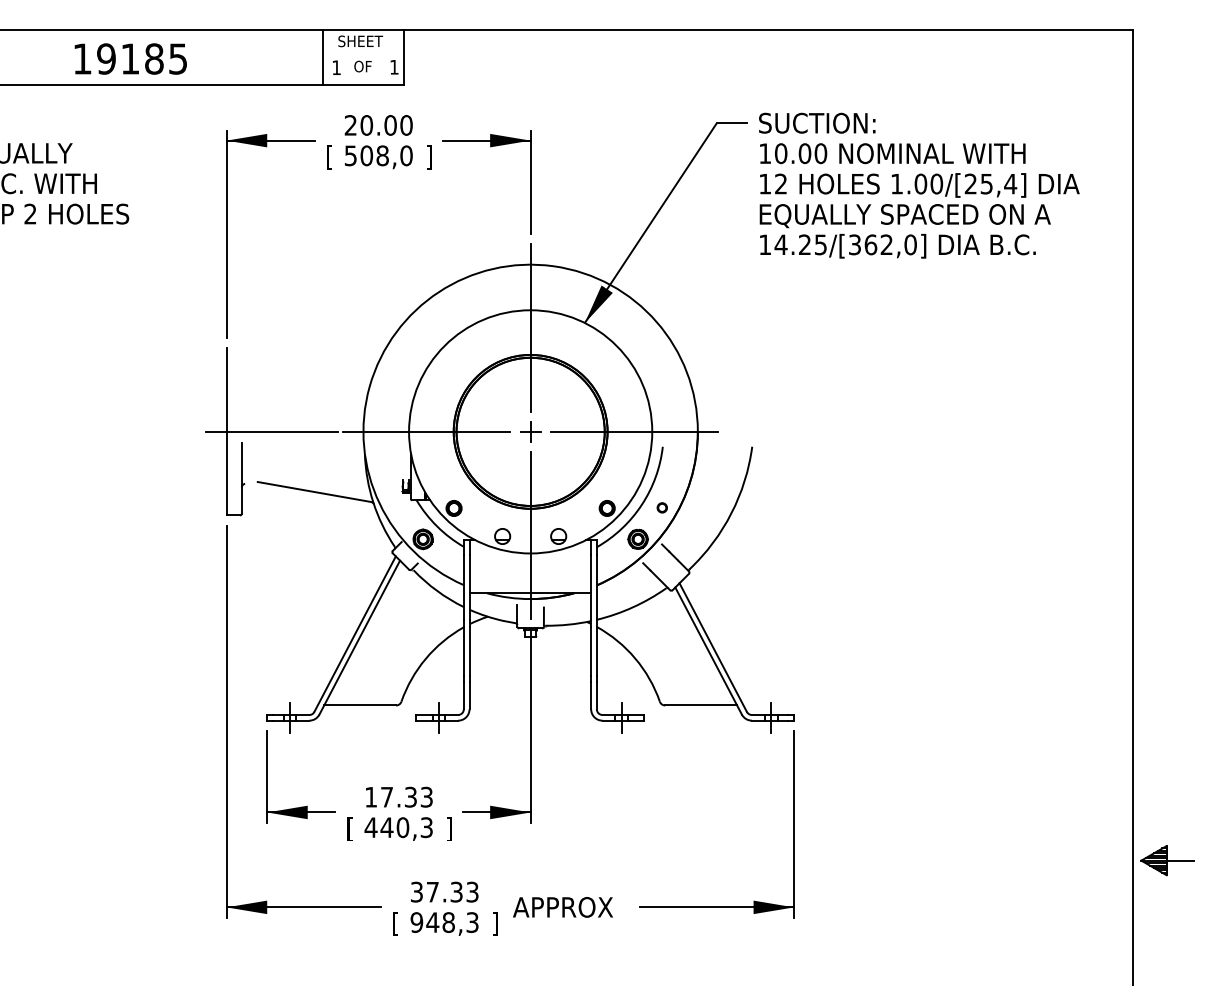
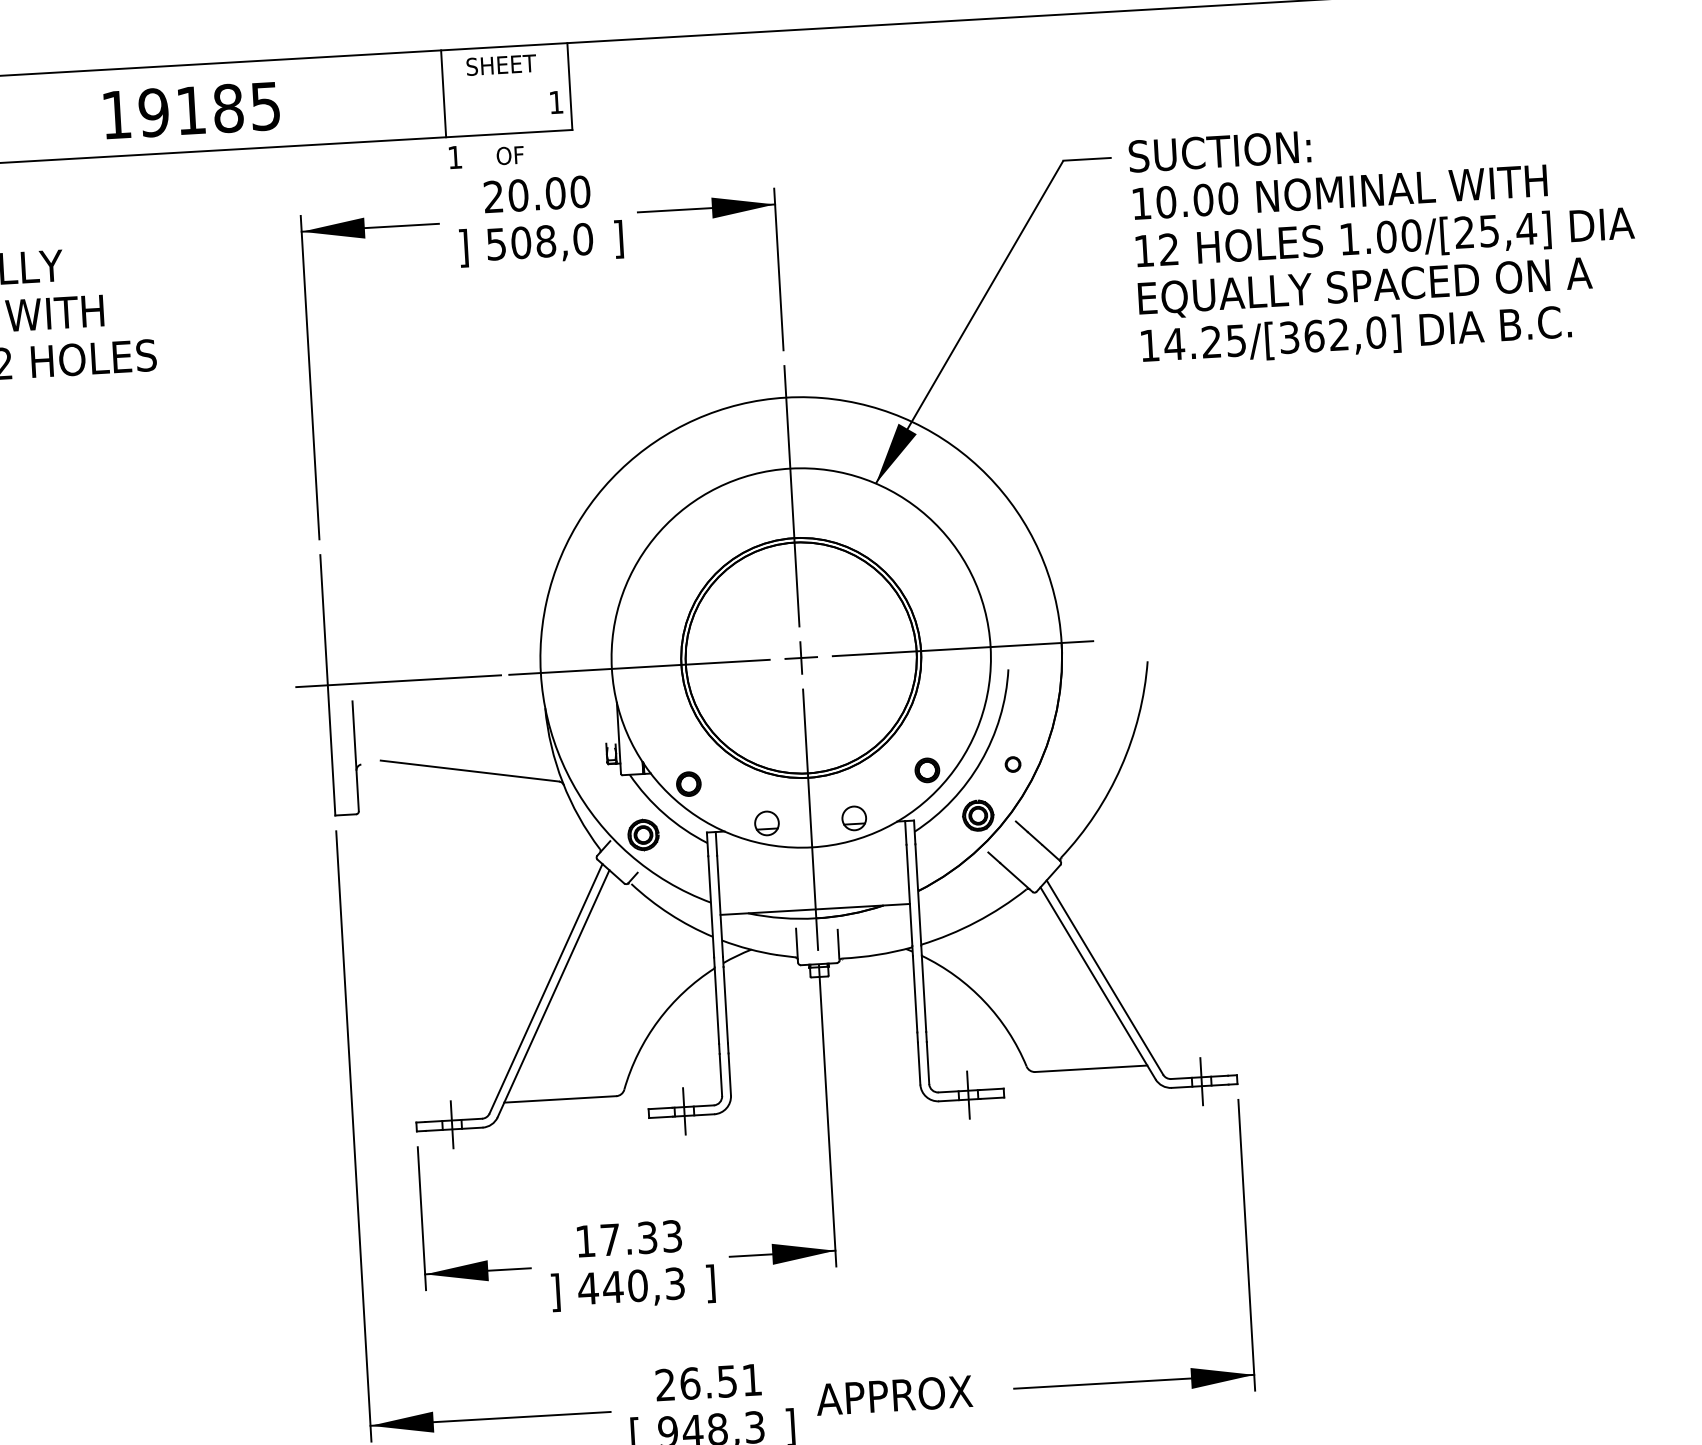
text: (130, 58) -> (191, 109), moved
text: (362, 66) -> (509, 155), moved
text: (336, 67) -> (454, 157), moved
text: (329, 157) -> (463, 248), [ -> ]
text: (349, 828) -> (554, 1291), [ -> ]
text: (444, 891) -> (708, 1381), 37.33 -> 26.51

